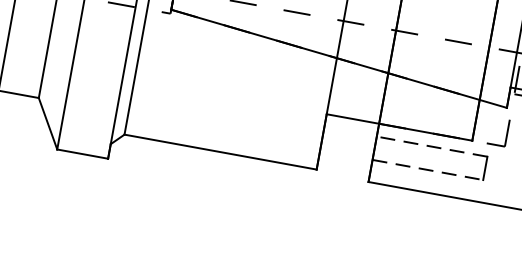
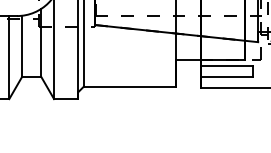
line: (431, 146) -> (226, 66), dashed -> solid
line: (429, 170) -> (227, 77), dashed -> solid

